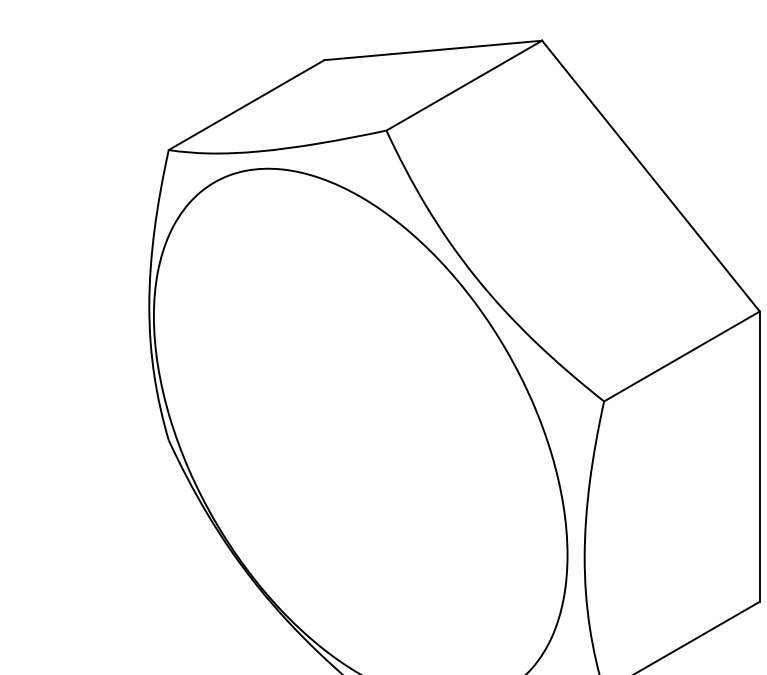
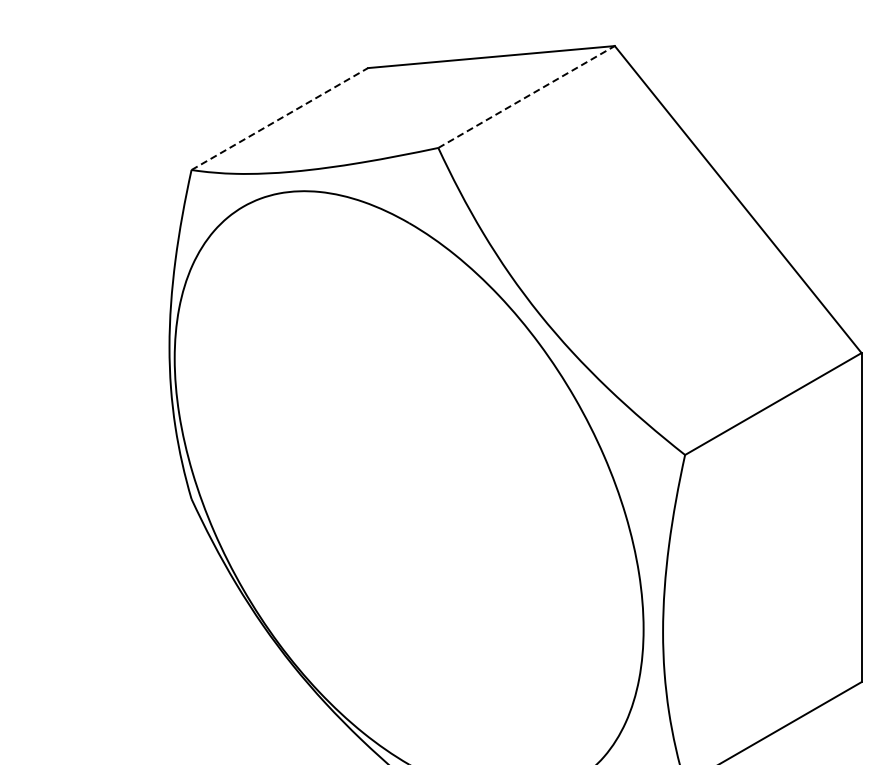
line: (464, 86) -> (526, 97), solid -> dashed
line: (246, 105) -> (279, 119), solid -> dashed

